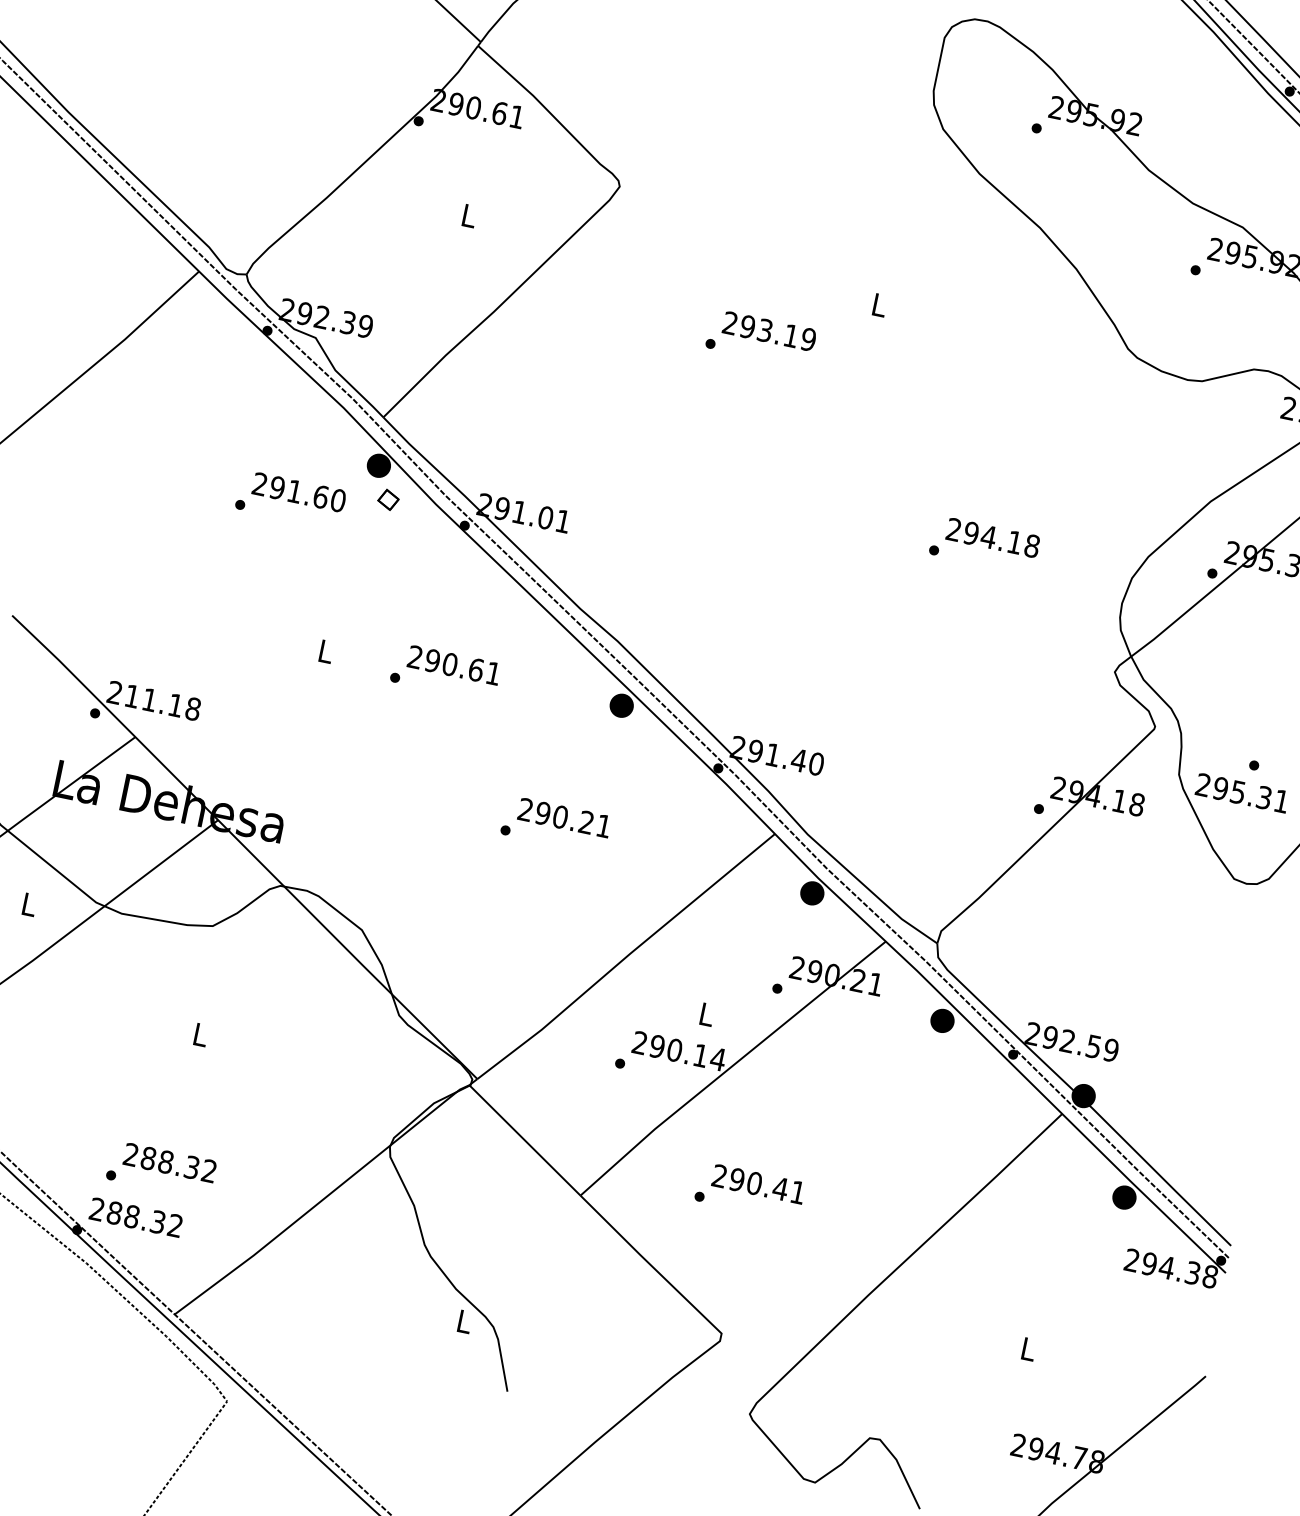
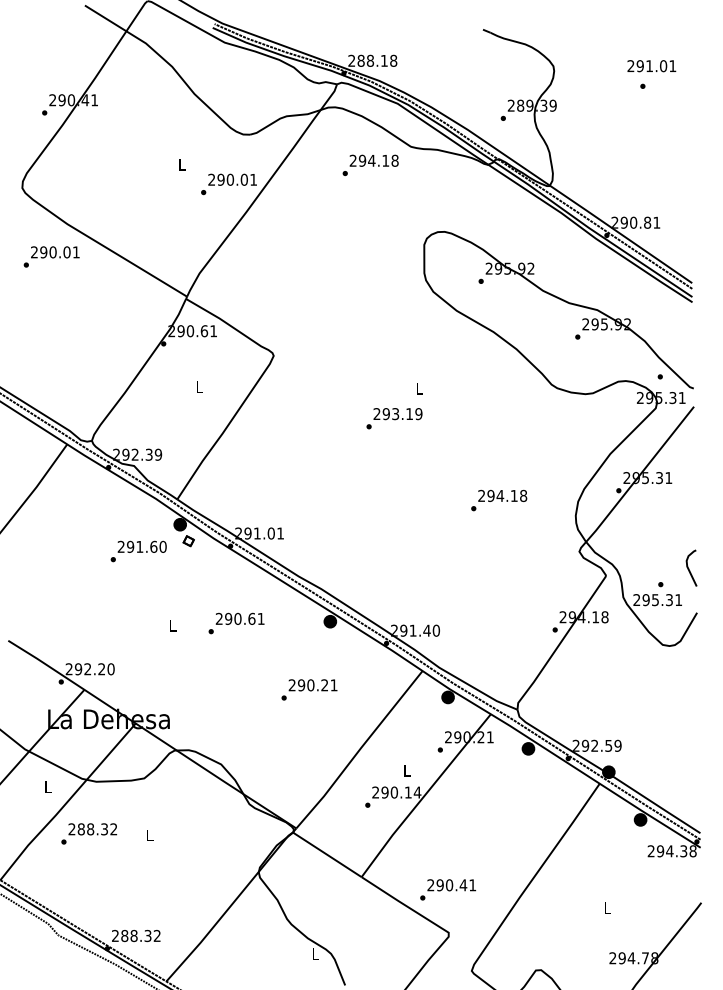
text: (761, 338) -> (394, 418), moved
text: (162, 703) -> (94, 669), 211.18 -> 292.20
text: (160, 1169) -> (88, 833), moved
text: (750, 1190) -> (448, 889), moved

